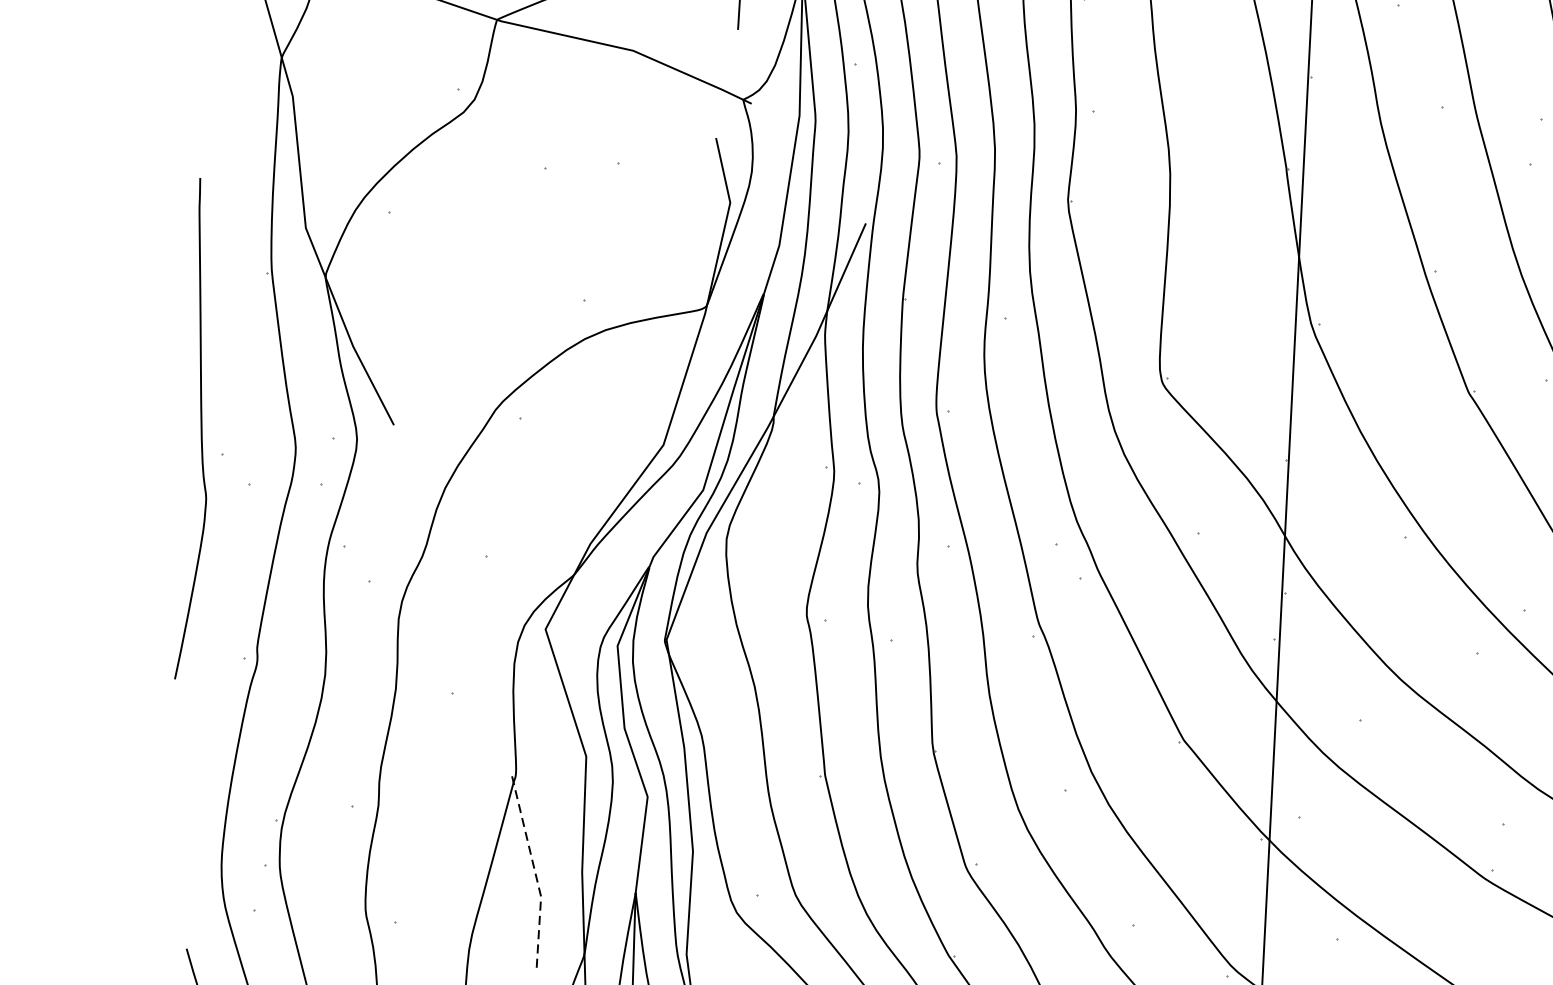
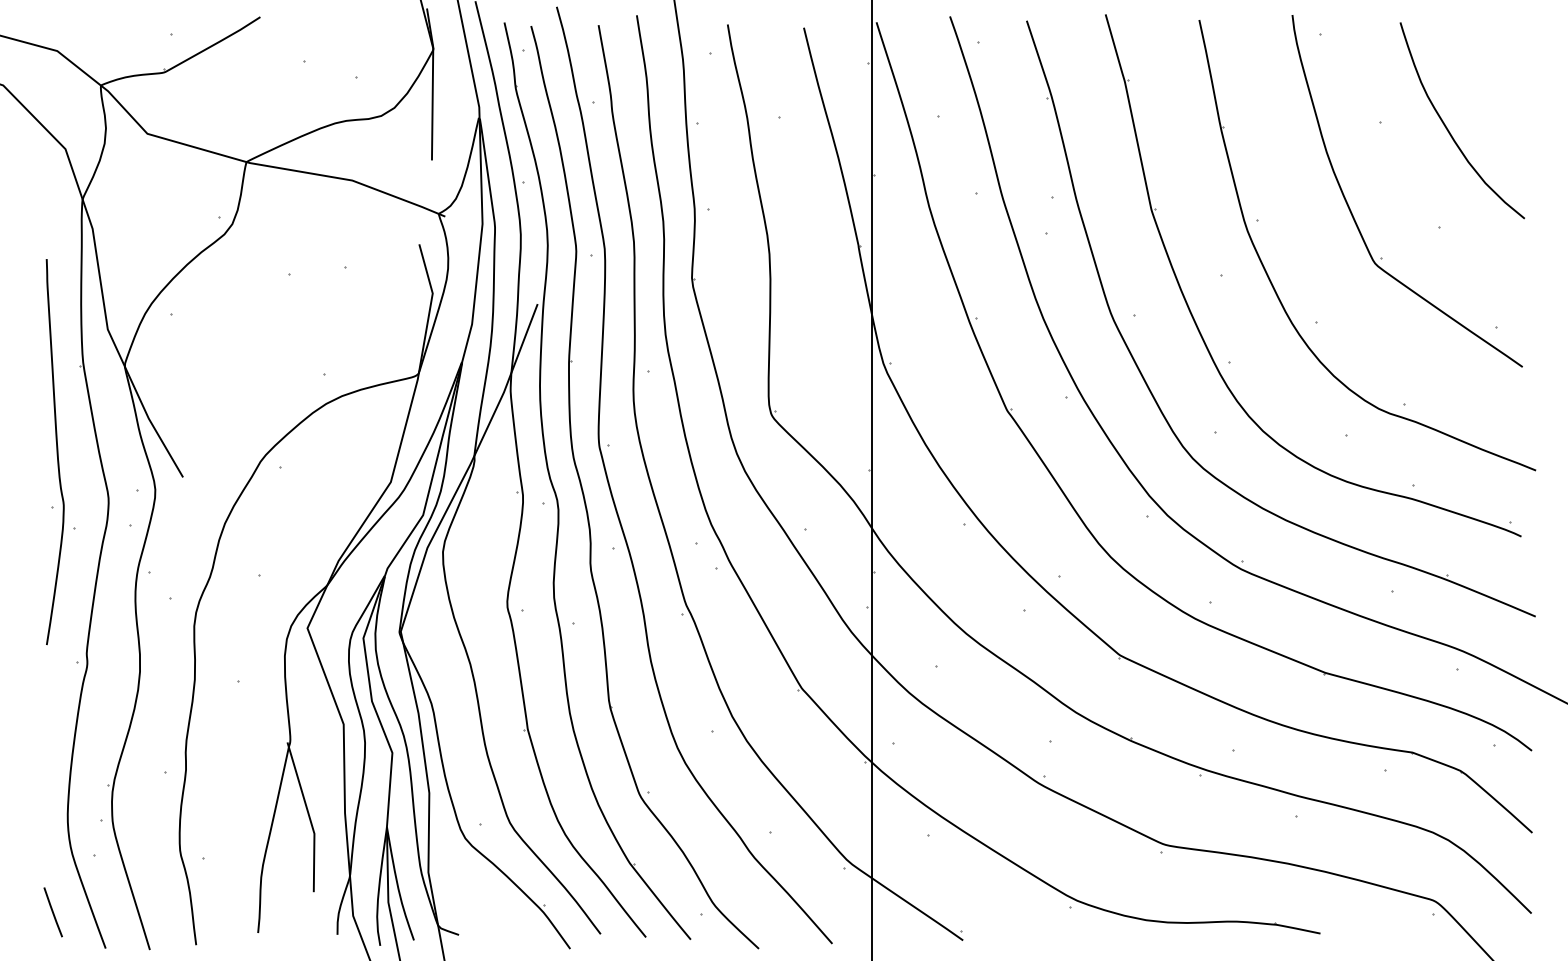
curve: (200, 429) -> (56, 452), moved
line: (535, 873) -> (309, 816), dashed -> solid

